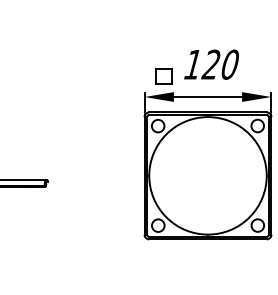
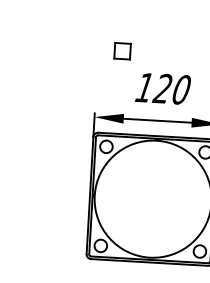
part: (163, 76) -> (122, 51), moved

